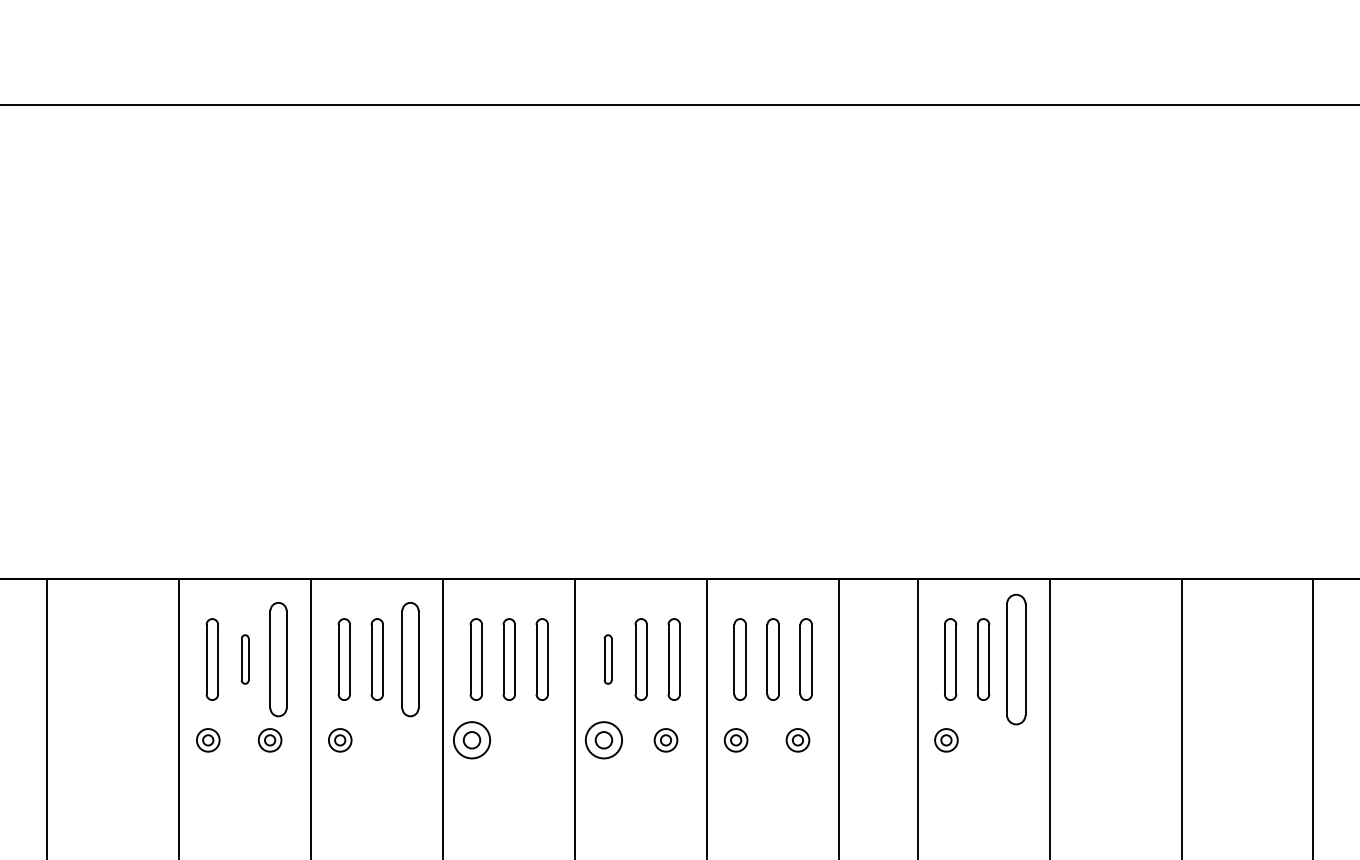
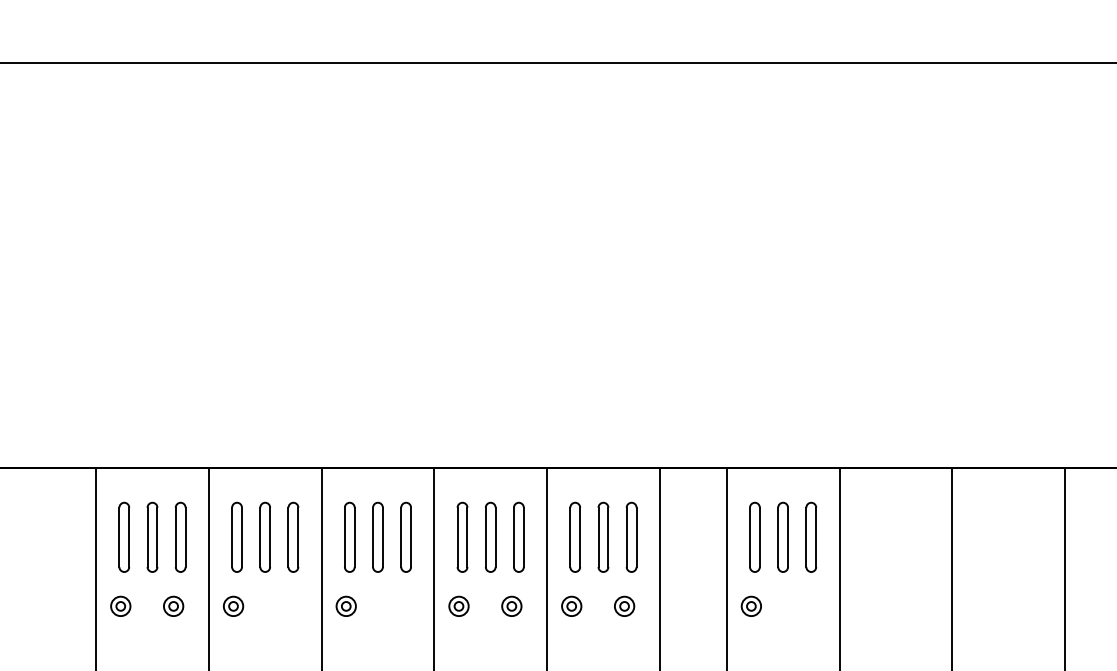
part: (244, 659) -> (151, 537), size x1.67
part: (277, 659) -> (179, 537), size x0.71
part: (409, 659) -> (292, 537), size x0.71
part: (607, 659) -> (461, 537), size x1.67
part: (1016, 659) -> (811, 537), size x0.62
part: (472, 740) -> (346, 606), size x0.62
part: (604, 740) -> (459, 606), size x0.62

